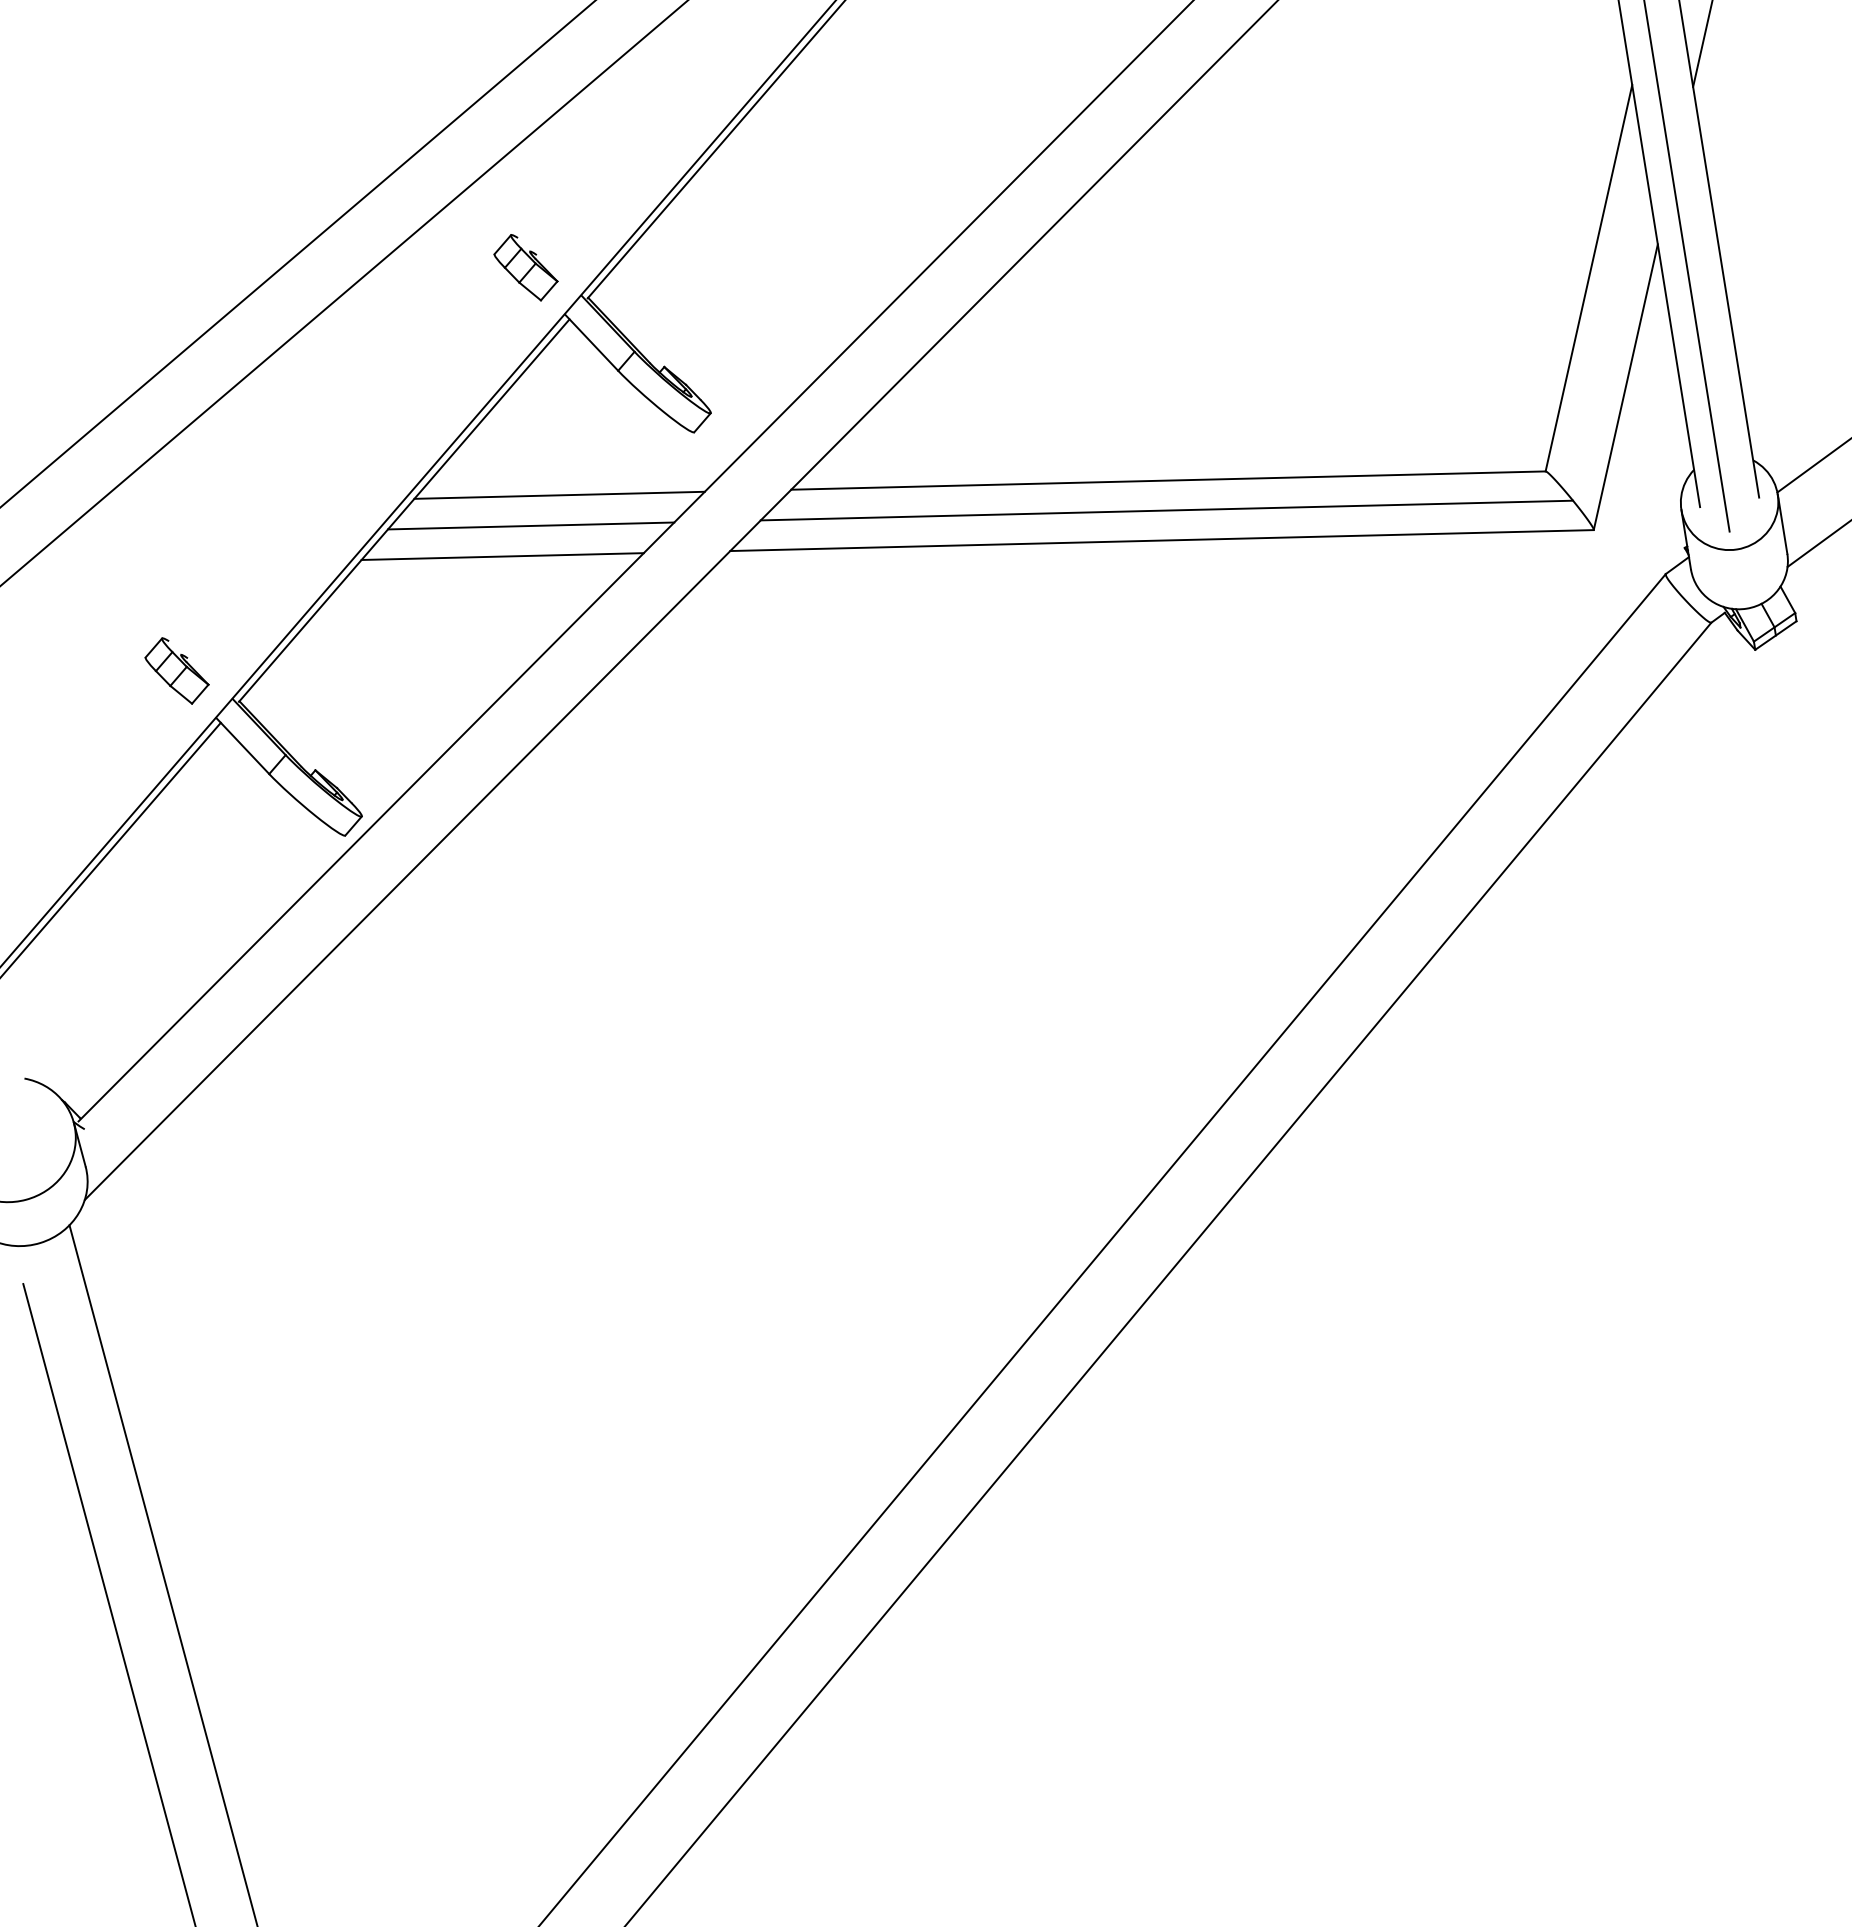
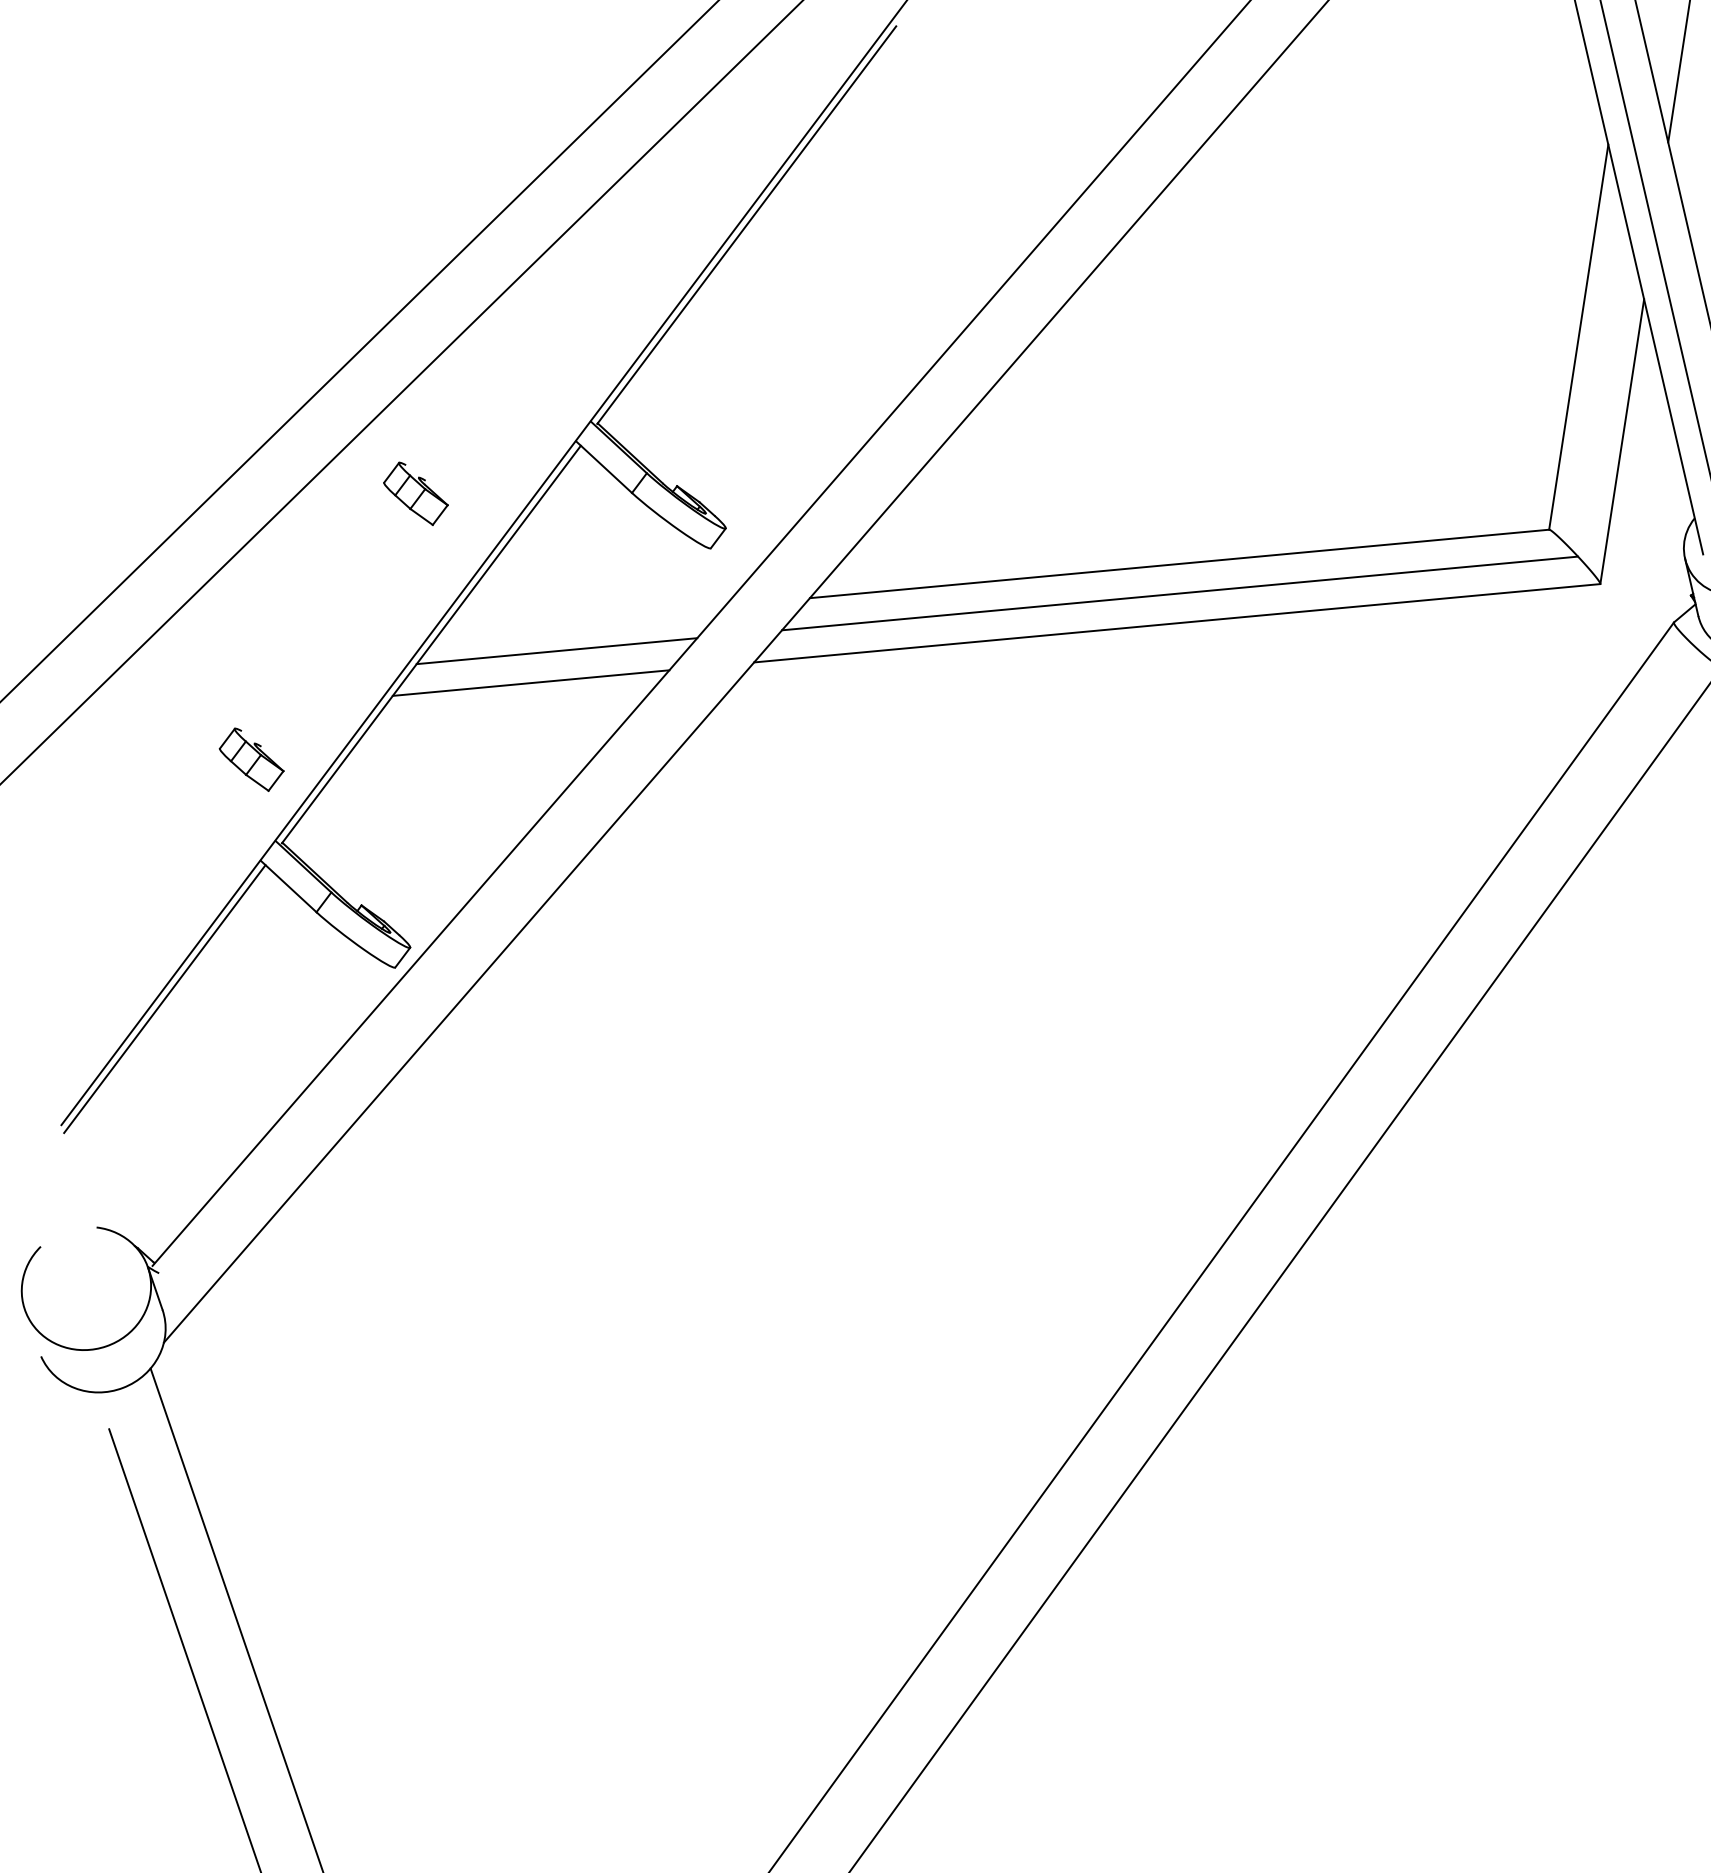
part: (525, 267) -> (415, 493), moved
line: (559, 494) -> (582, 618), removed
part: (176, 670) -> (251, 759), moved

